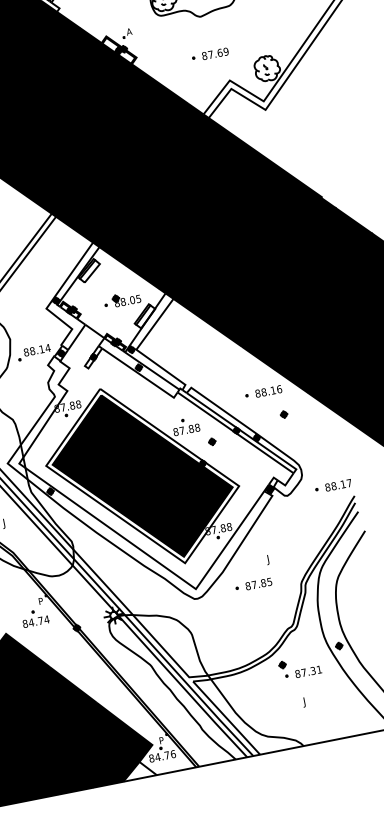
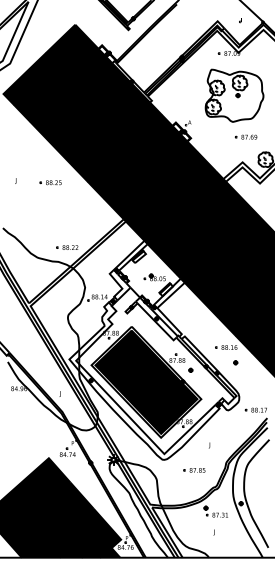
part: (208, 53) -> (245, 136), moved
part: (253, 585) -> (194, 470), moved
fill: (138, 769) -> (110, 552), added

